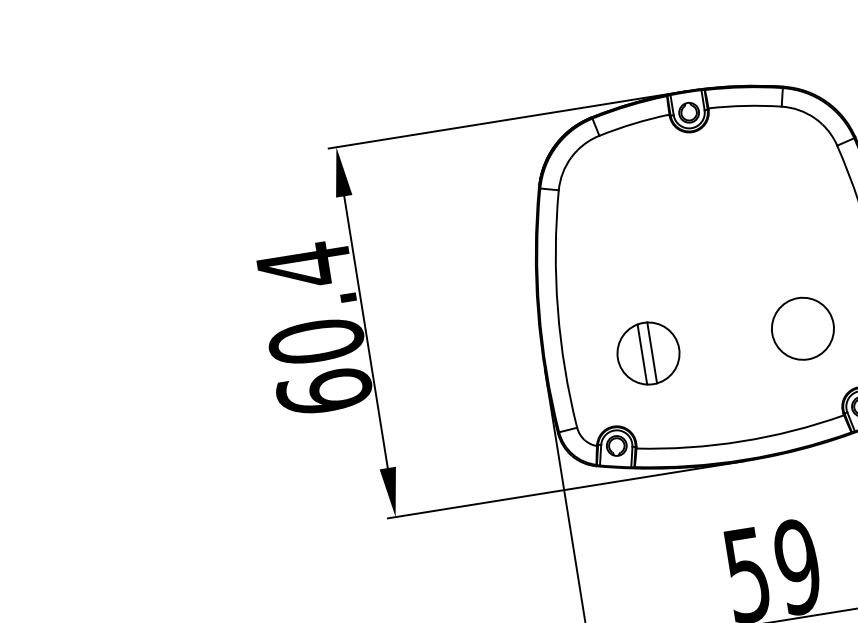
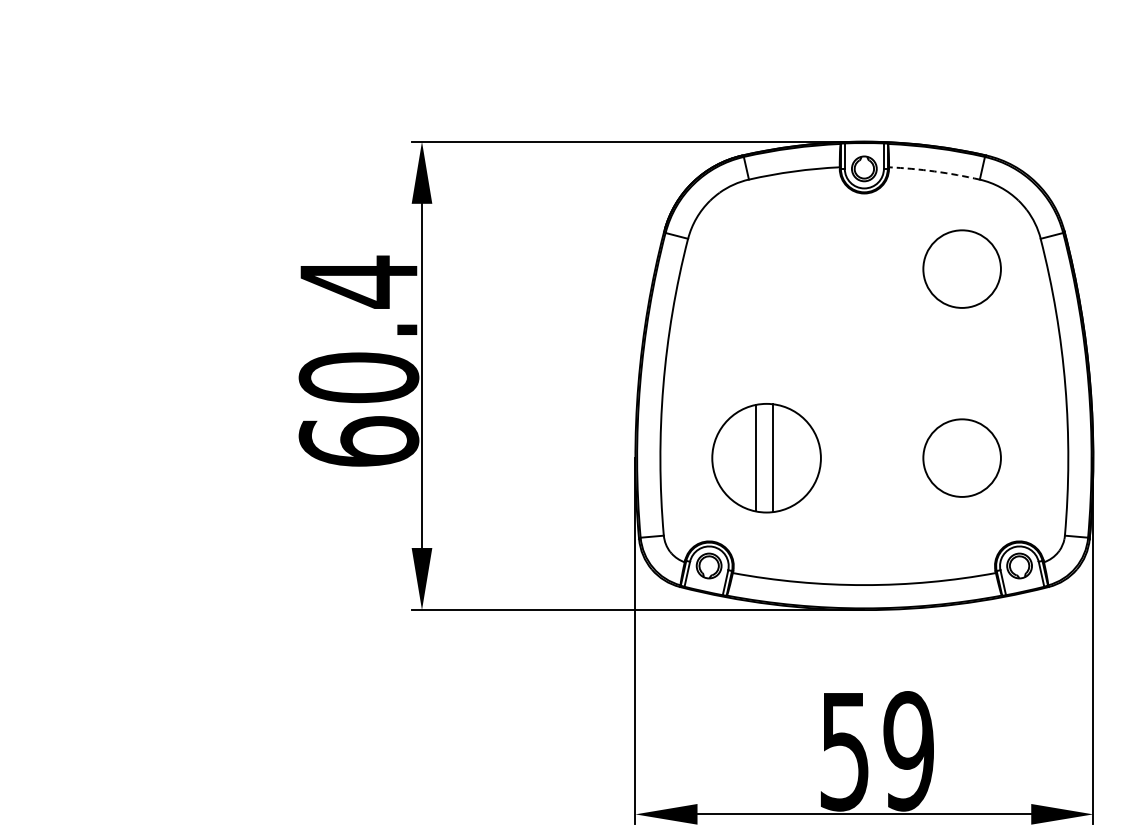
arc: (744, 105) -> (934, 171), solid -> dashed
circle: (778, 179) -> (961, 268), added
part: (648, 353) -> (766, 457), size x1.4

